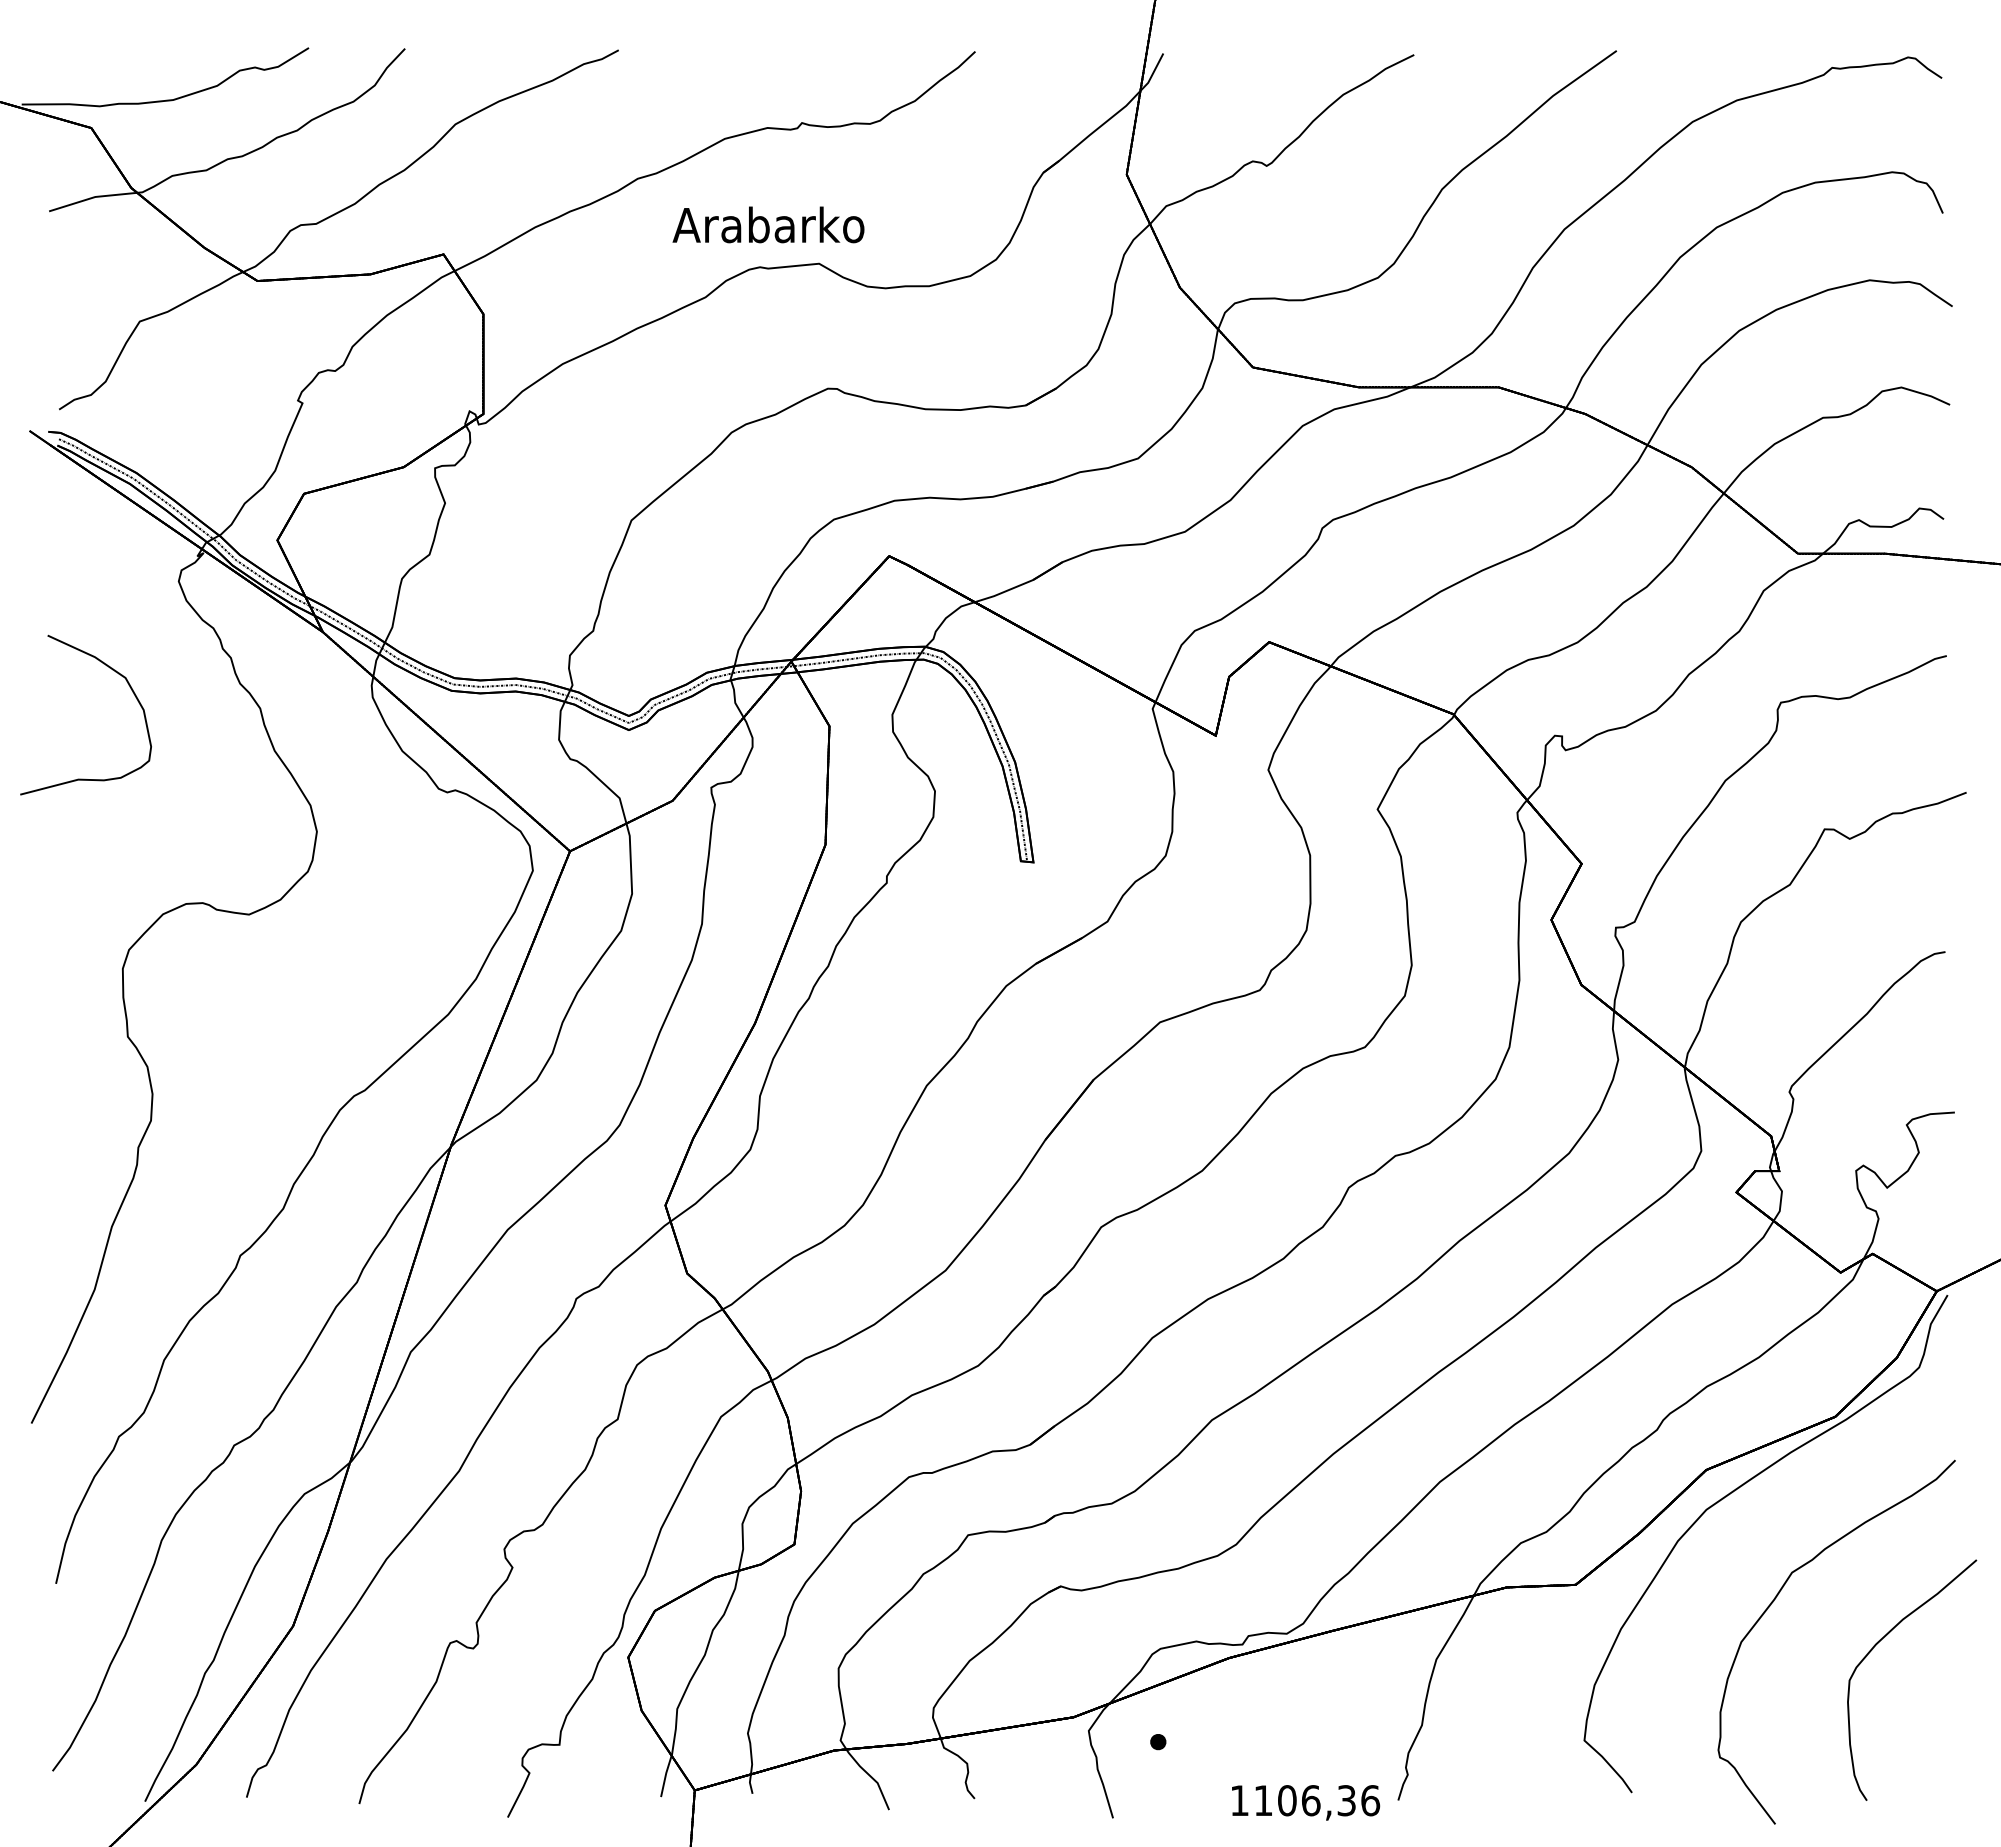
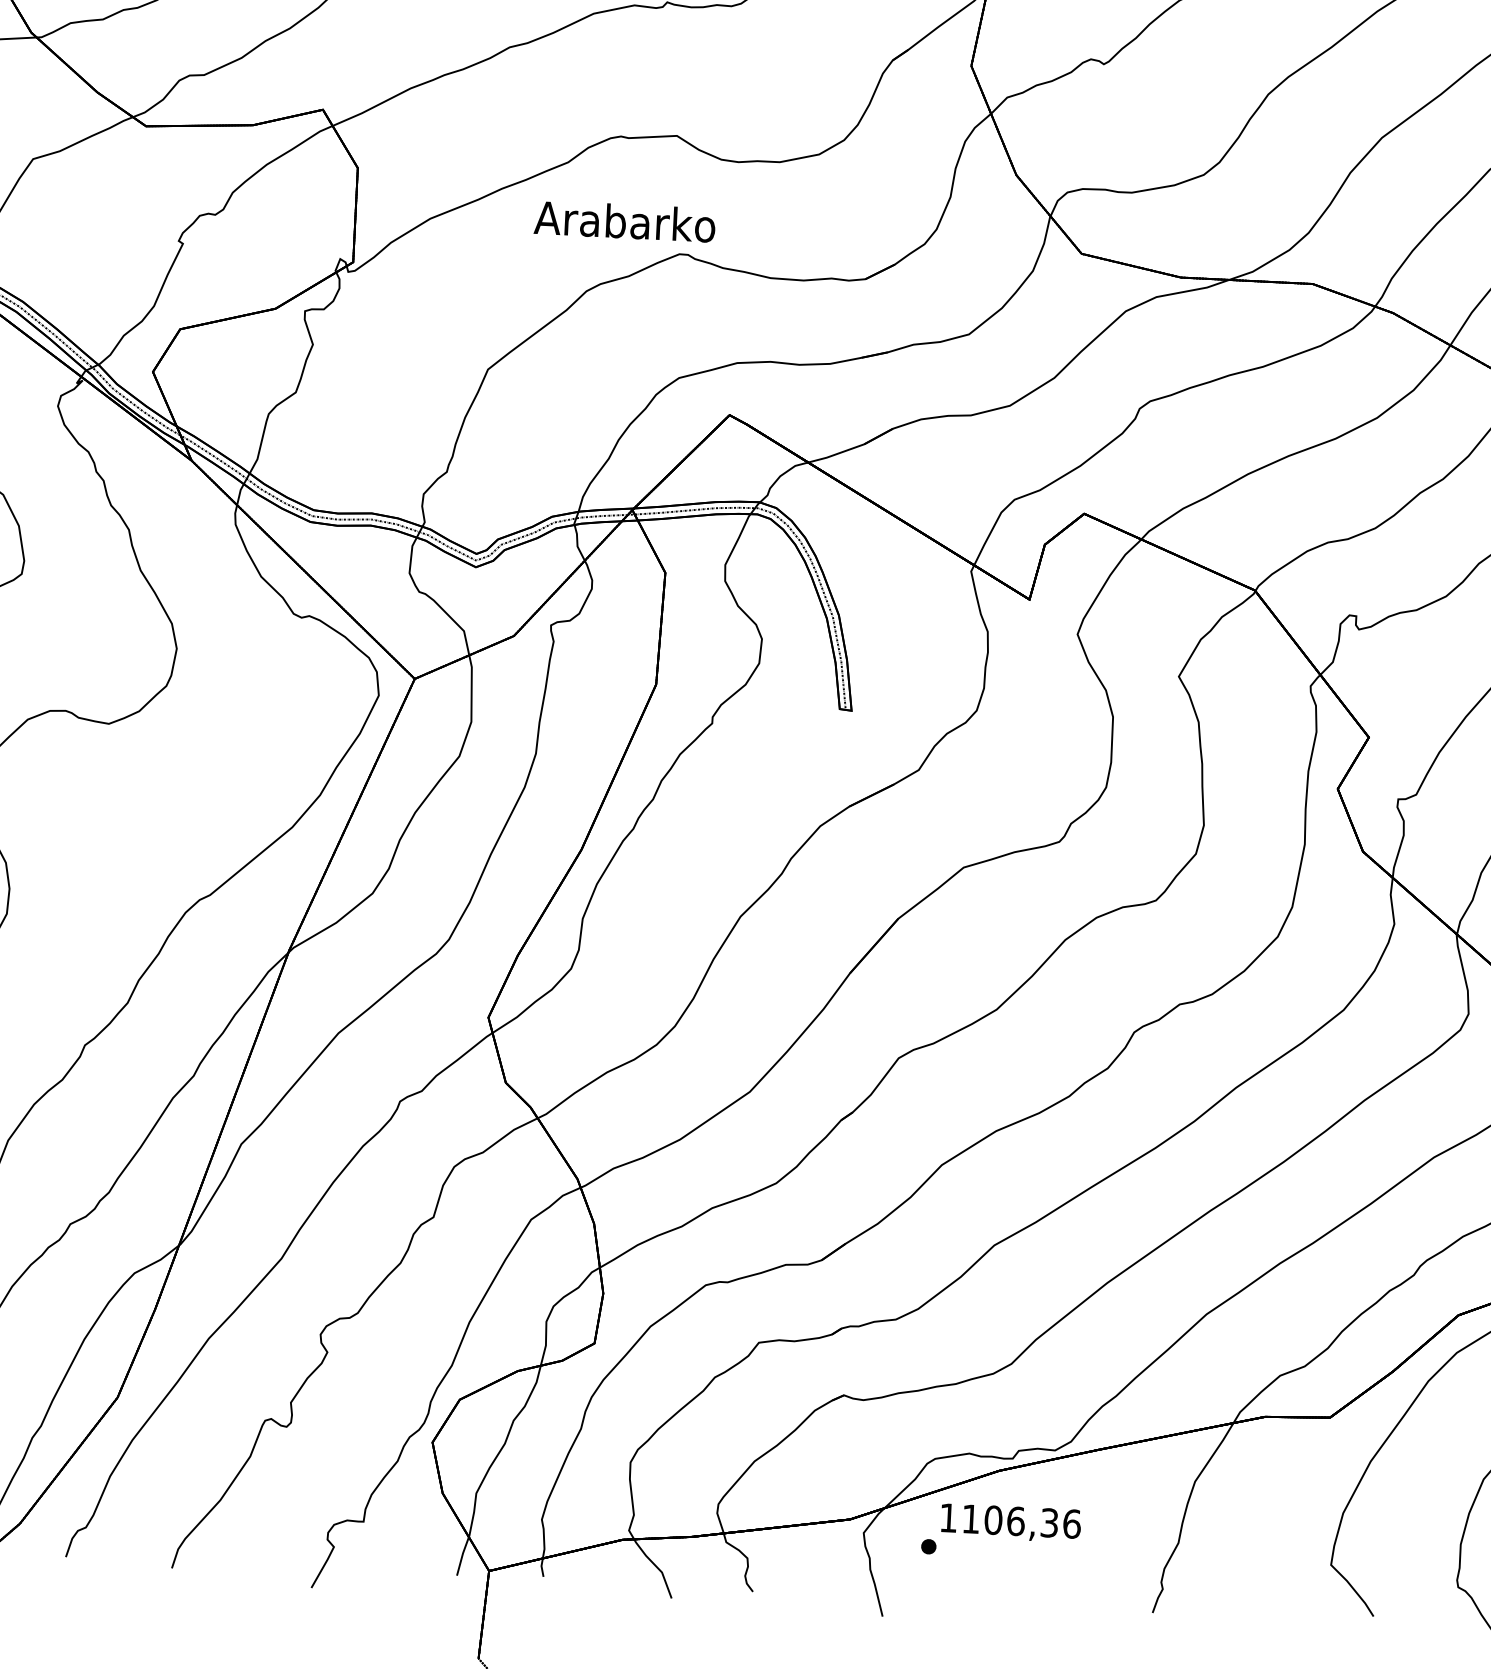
text: (768, 224) -> (624, 221), moved
text: (1306, 1802) -> (1011, 1522), moved

